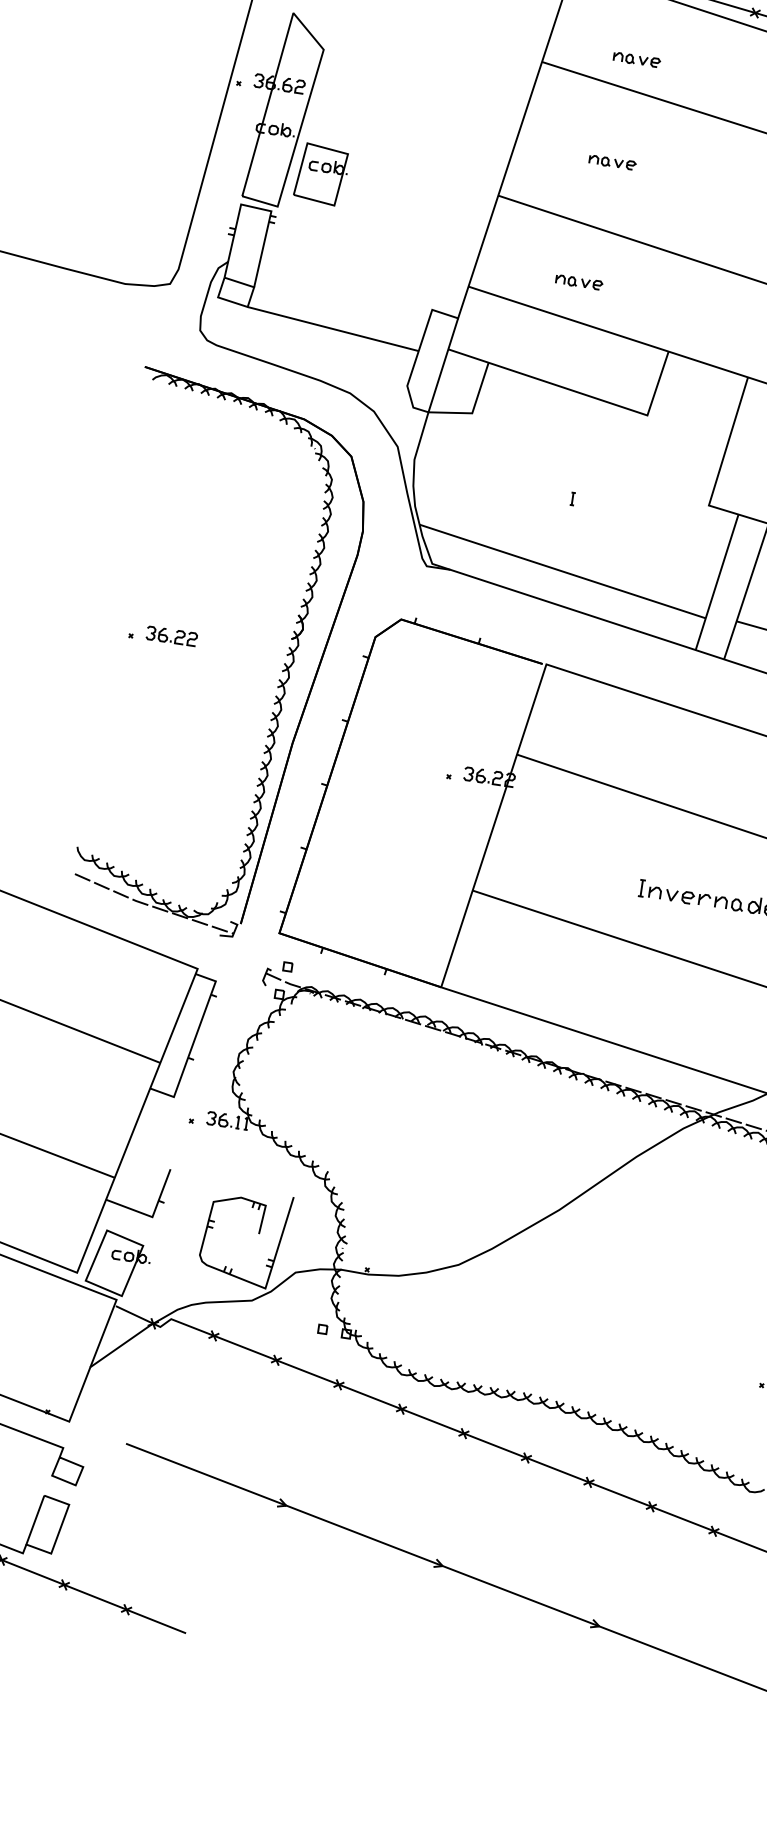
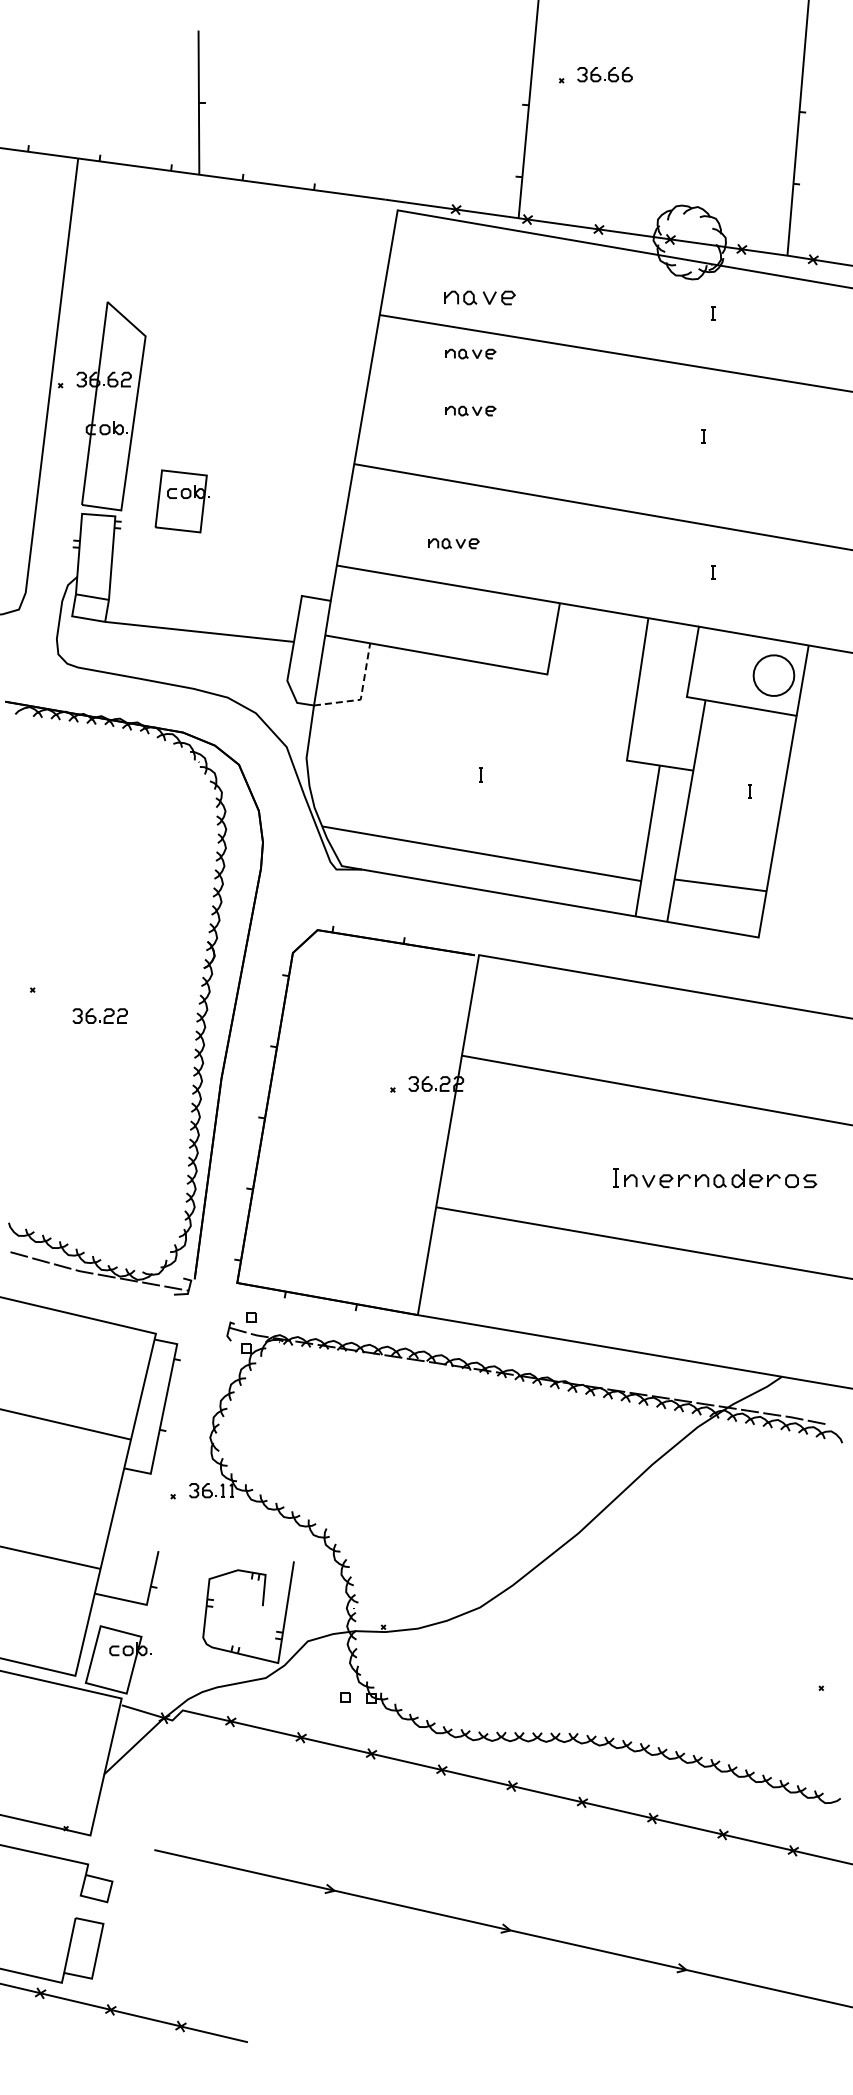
part: (637, 59) -> (480, 297), size x1.4
part: (620, 109) -> (470, 353), added
part: (321, 174) -> (181, 501), moved
line: (473, 408) -> (361, 694), solid -> dashed
part: (171, 635) -> (99, 1015), moved

